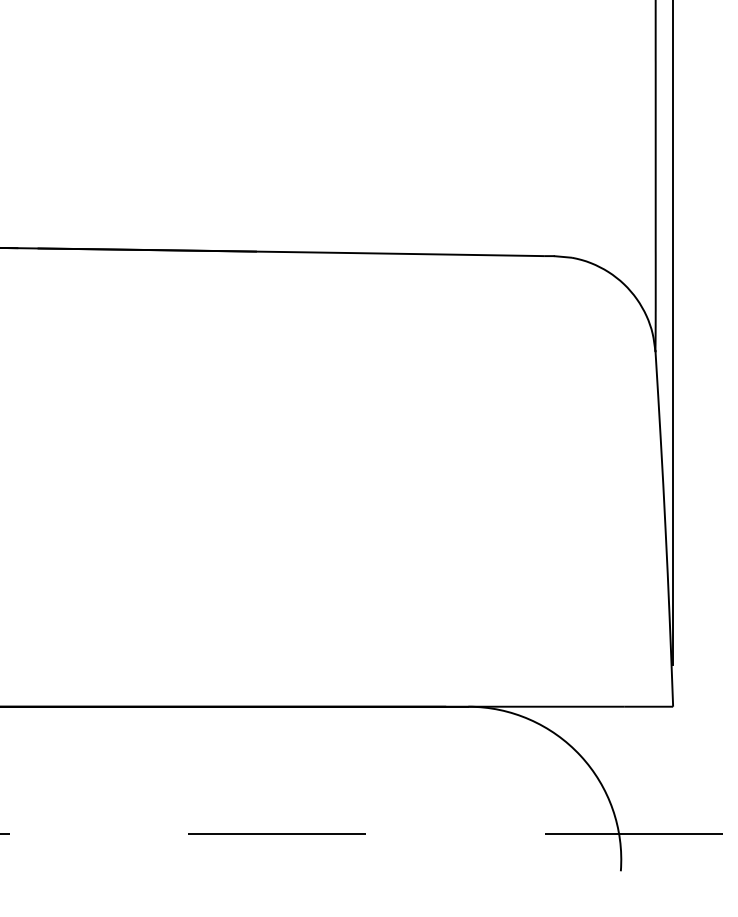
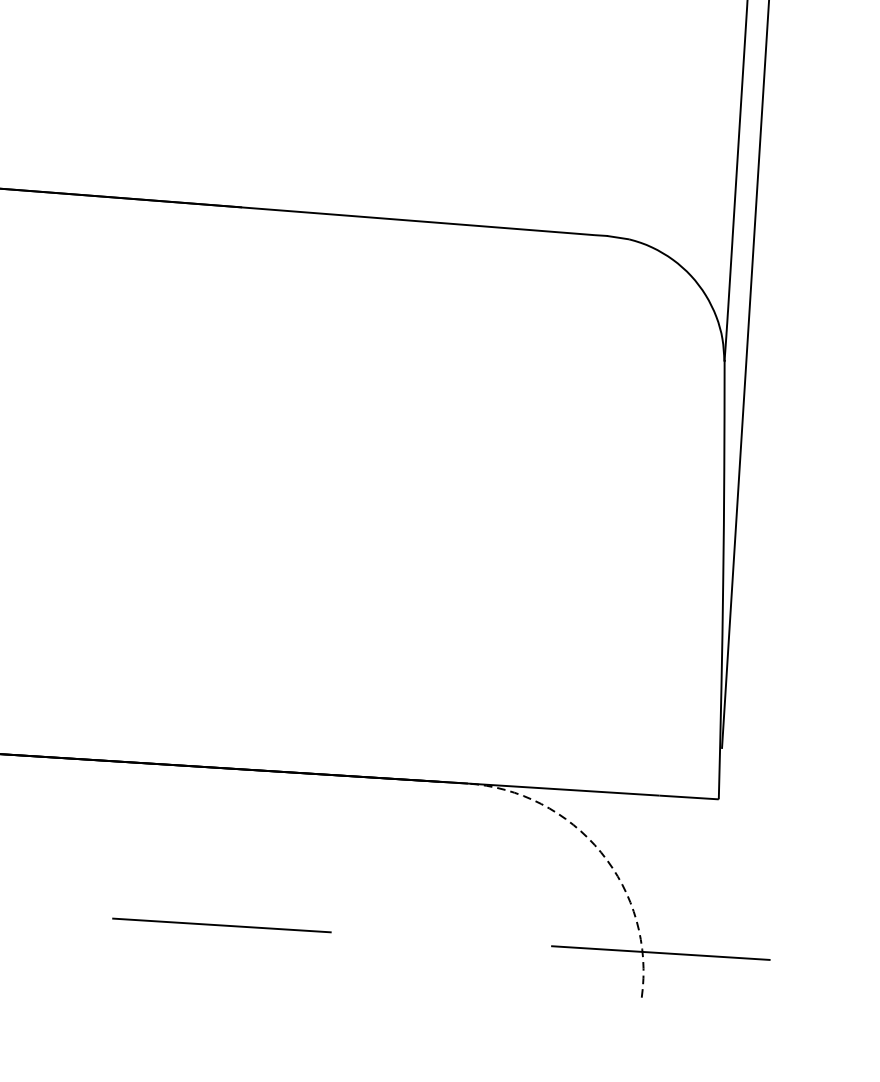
arc: (580, 755) -> (601, 852), solid -> dashed

